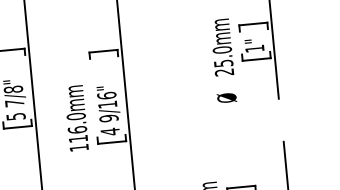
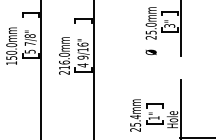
text: (254, 48) -> (169, 25), 1" -> 3"
text: (79, 147) -> (64, 72), 116.0mm -> 216.0mm

